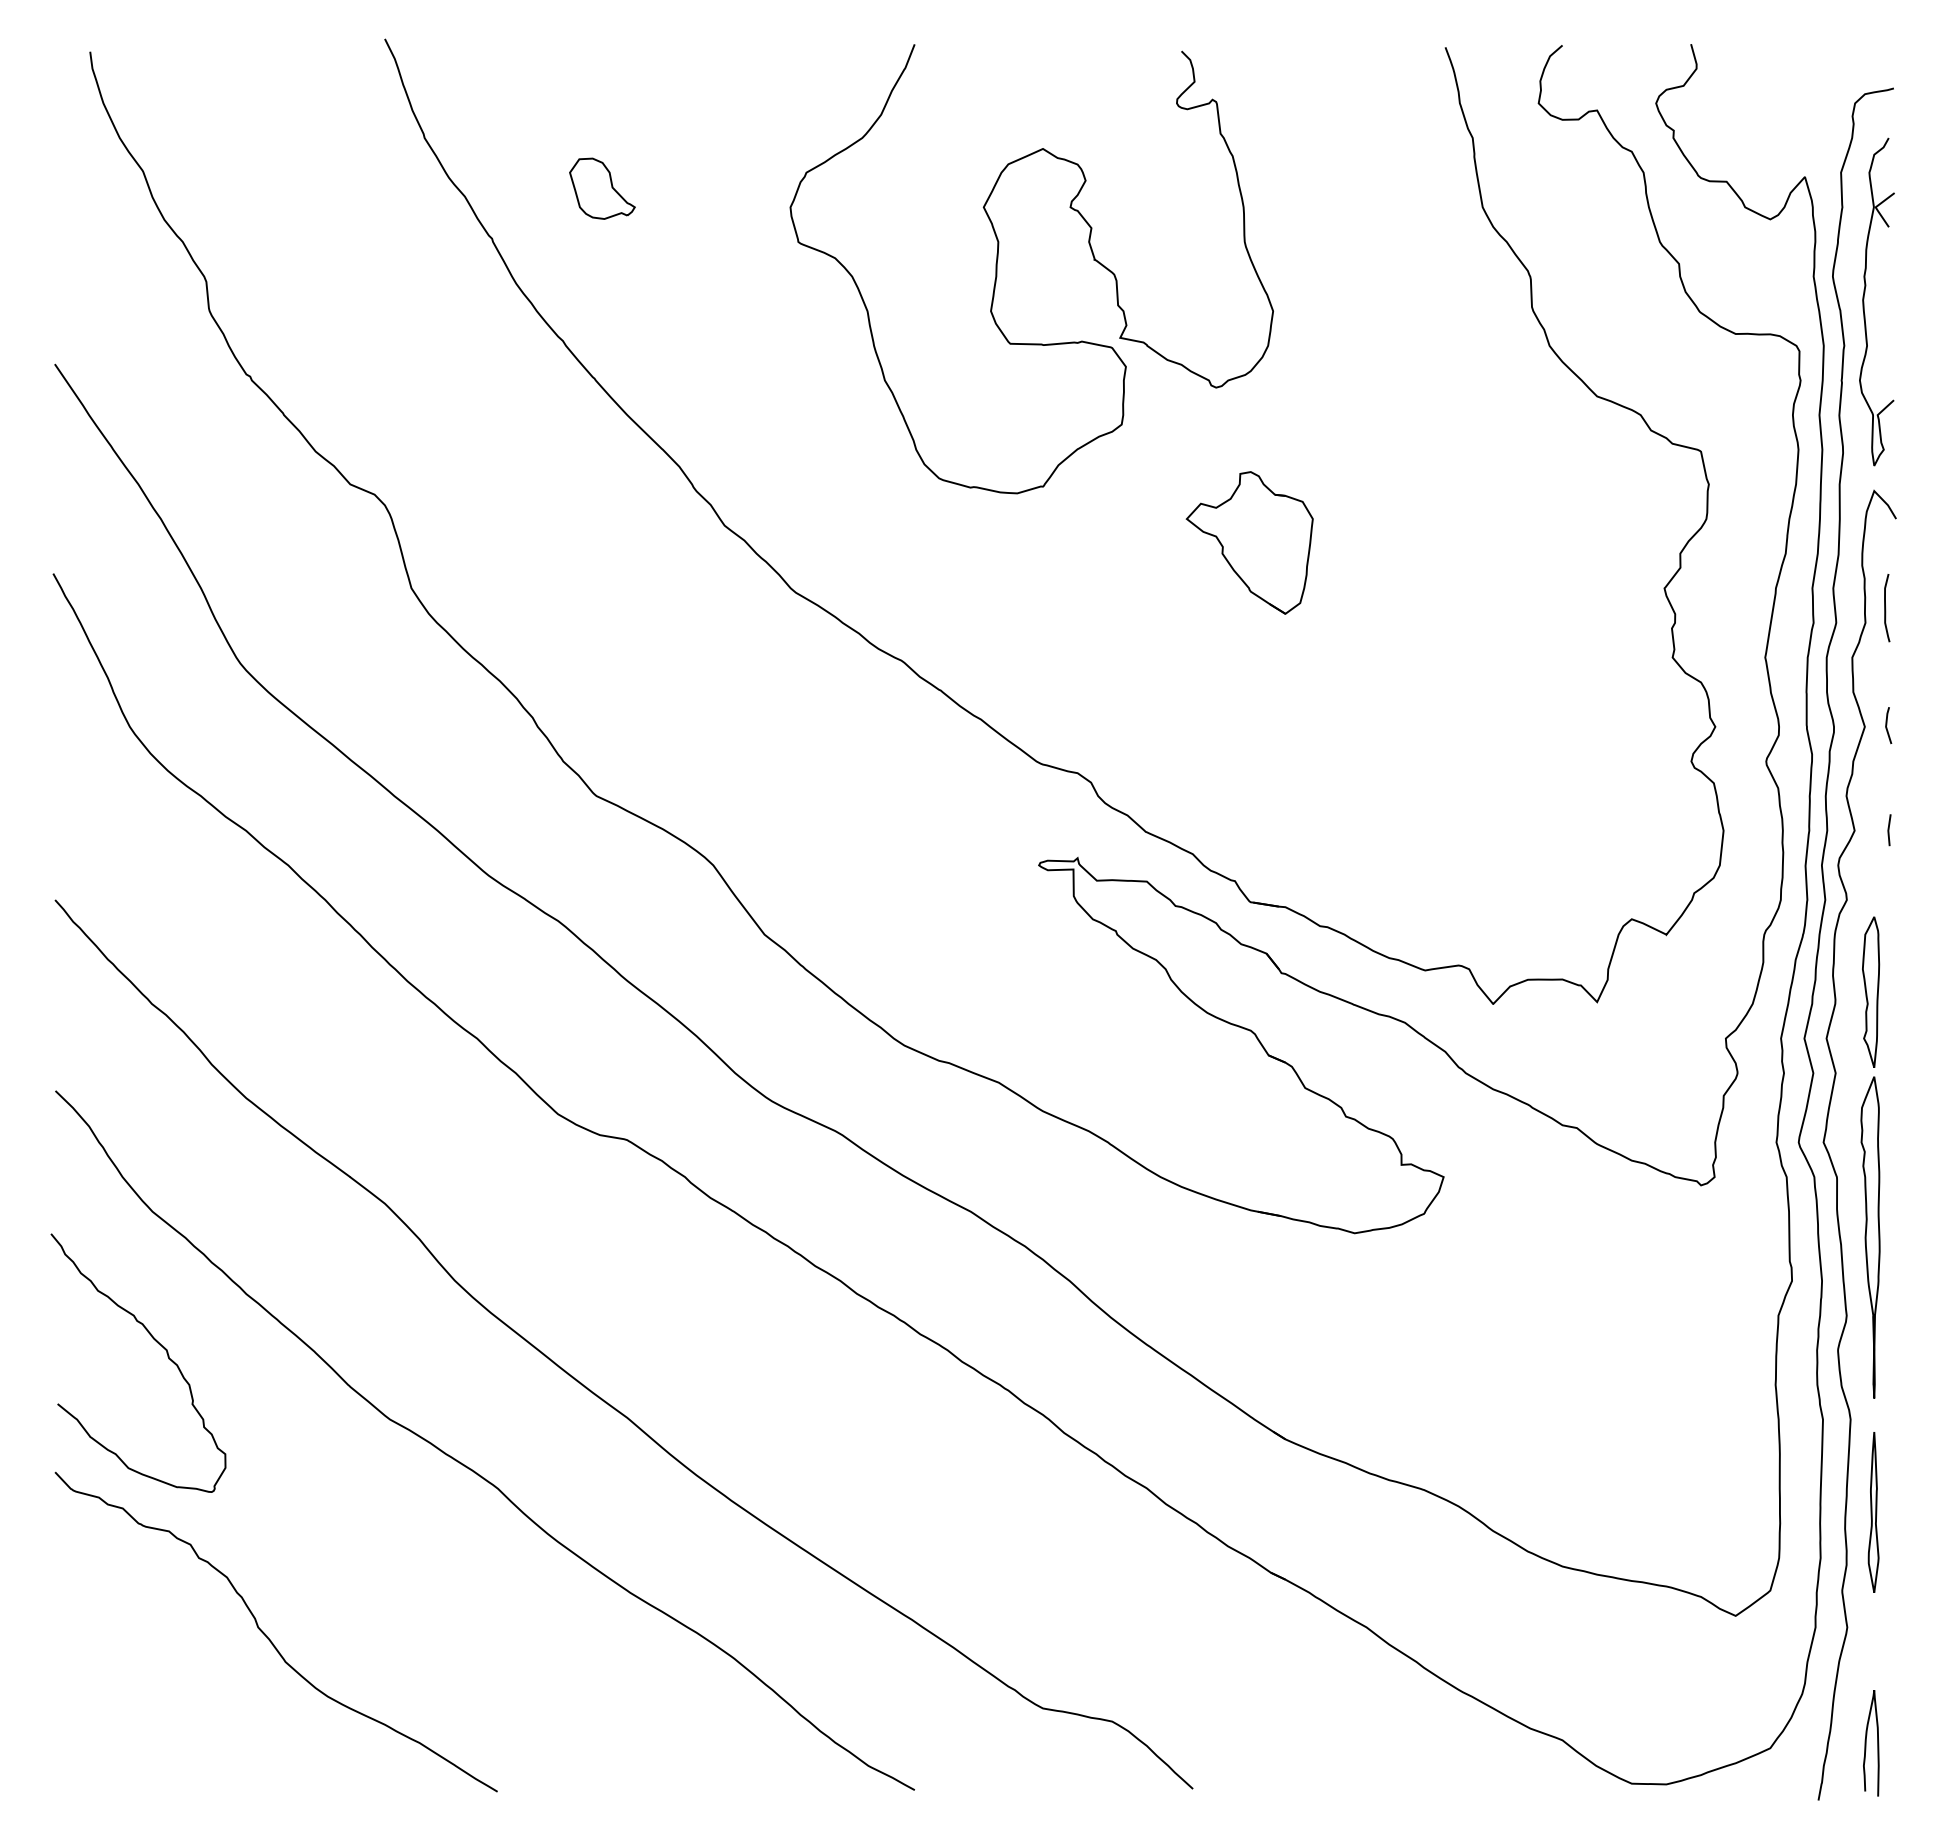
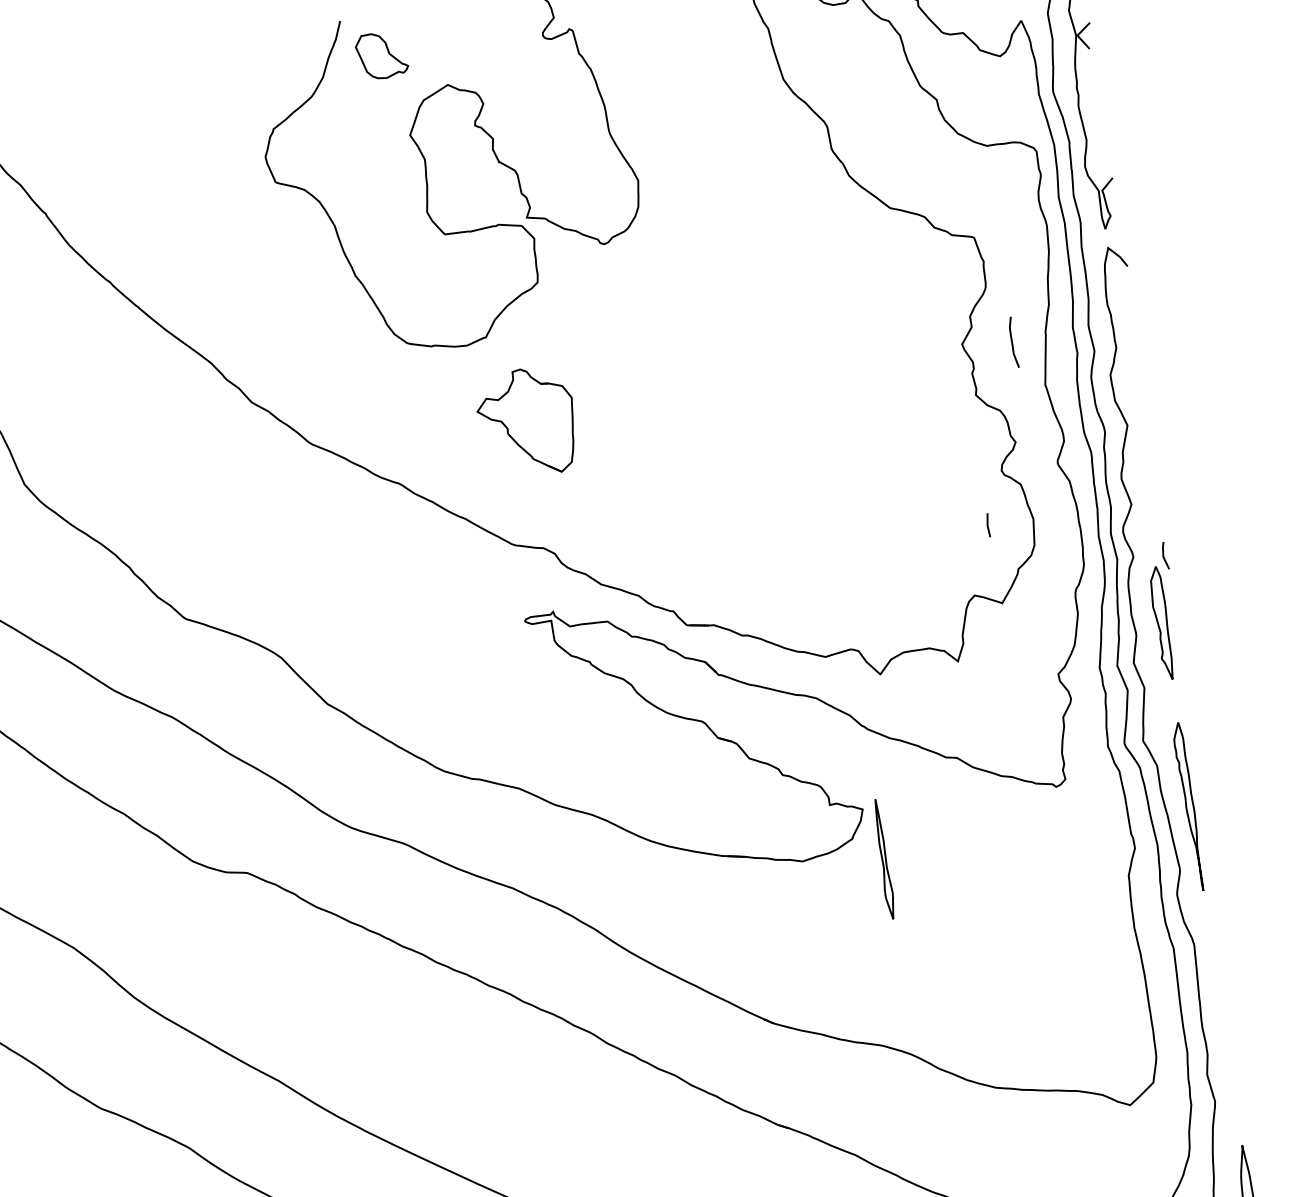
part: (602, 188) -> (381, 55), moved
part: (1249, 542) -> (527, 422), moved
curve: (1886, 608) -> (1013, 342), moved
line: (1887, 725) -> (1164, 555), moved
line: (1889, 830) -> (988, 525), moved
part: (1870, 1237) -> (1188, 806), size x0.7
part: (1873, 1512) -> (883, 859), moved

